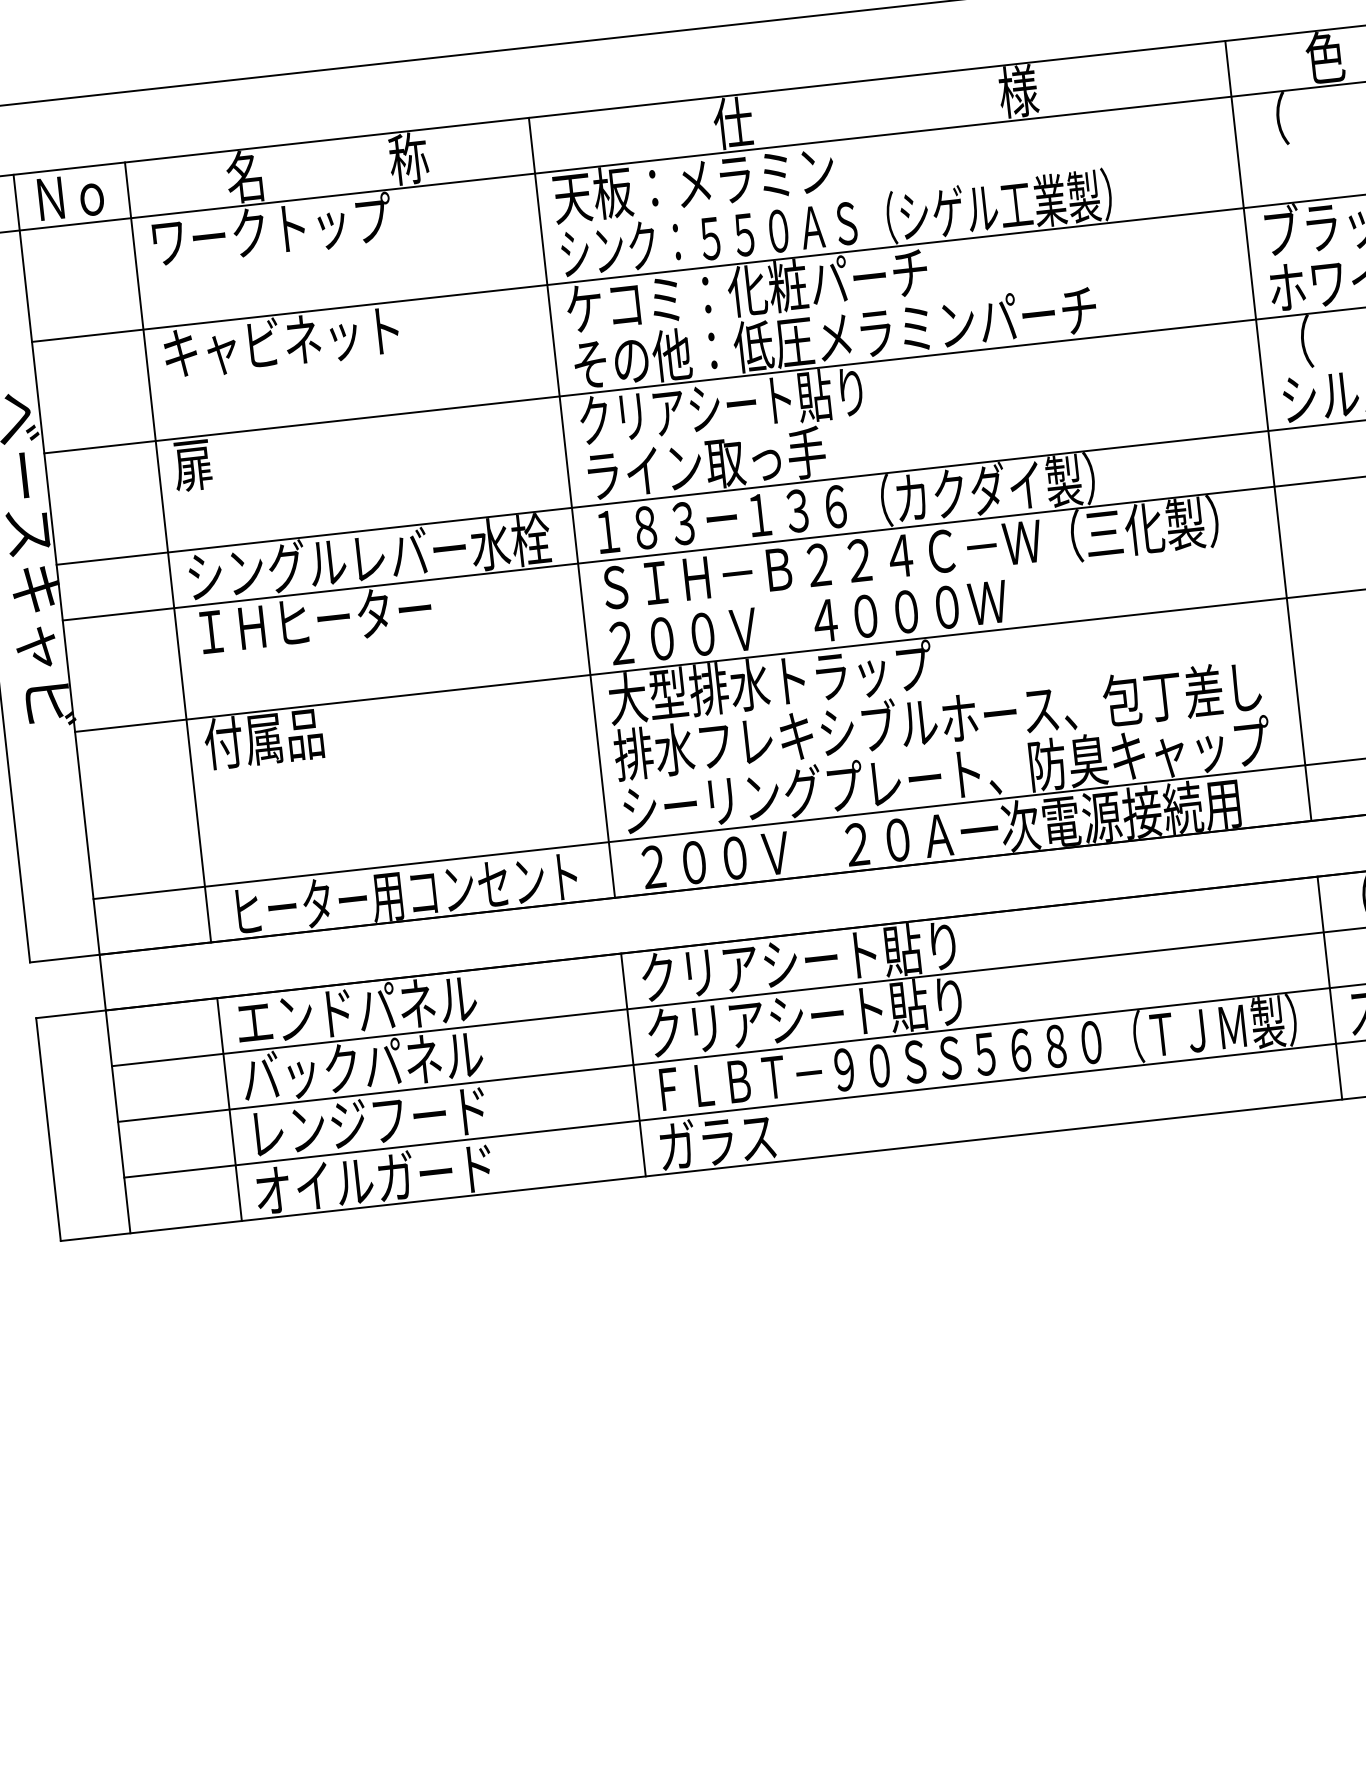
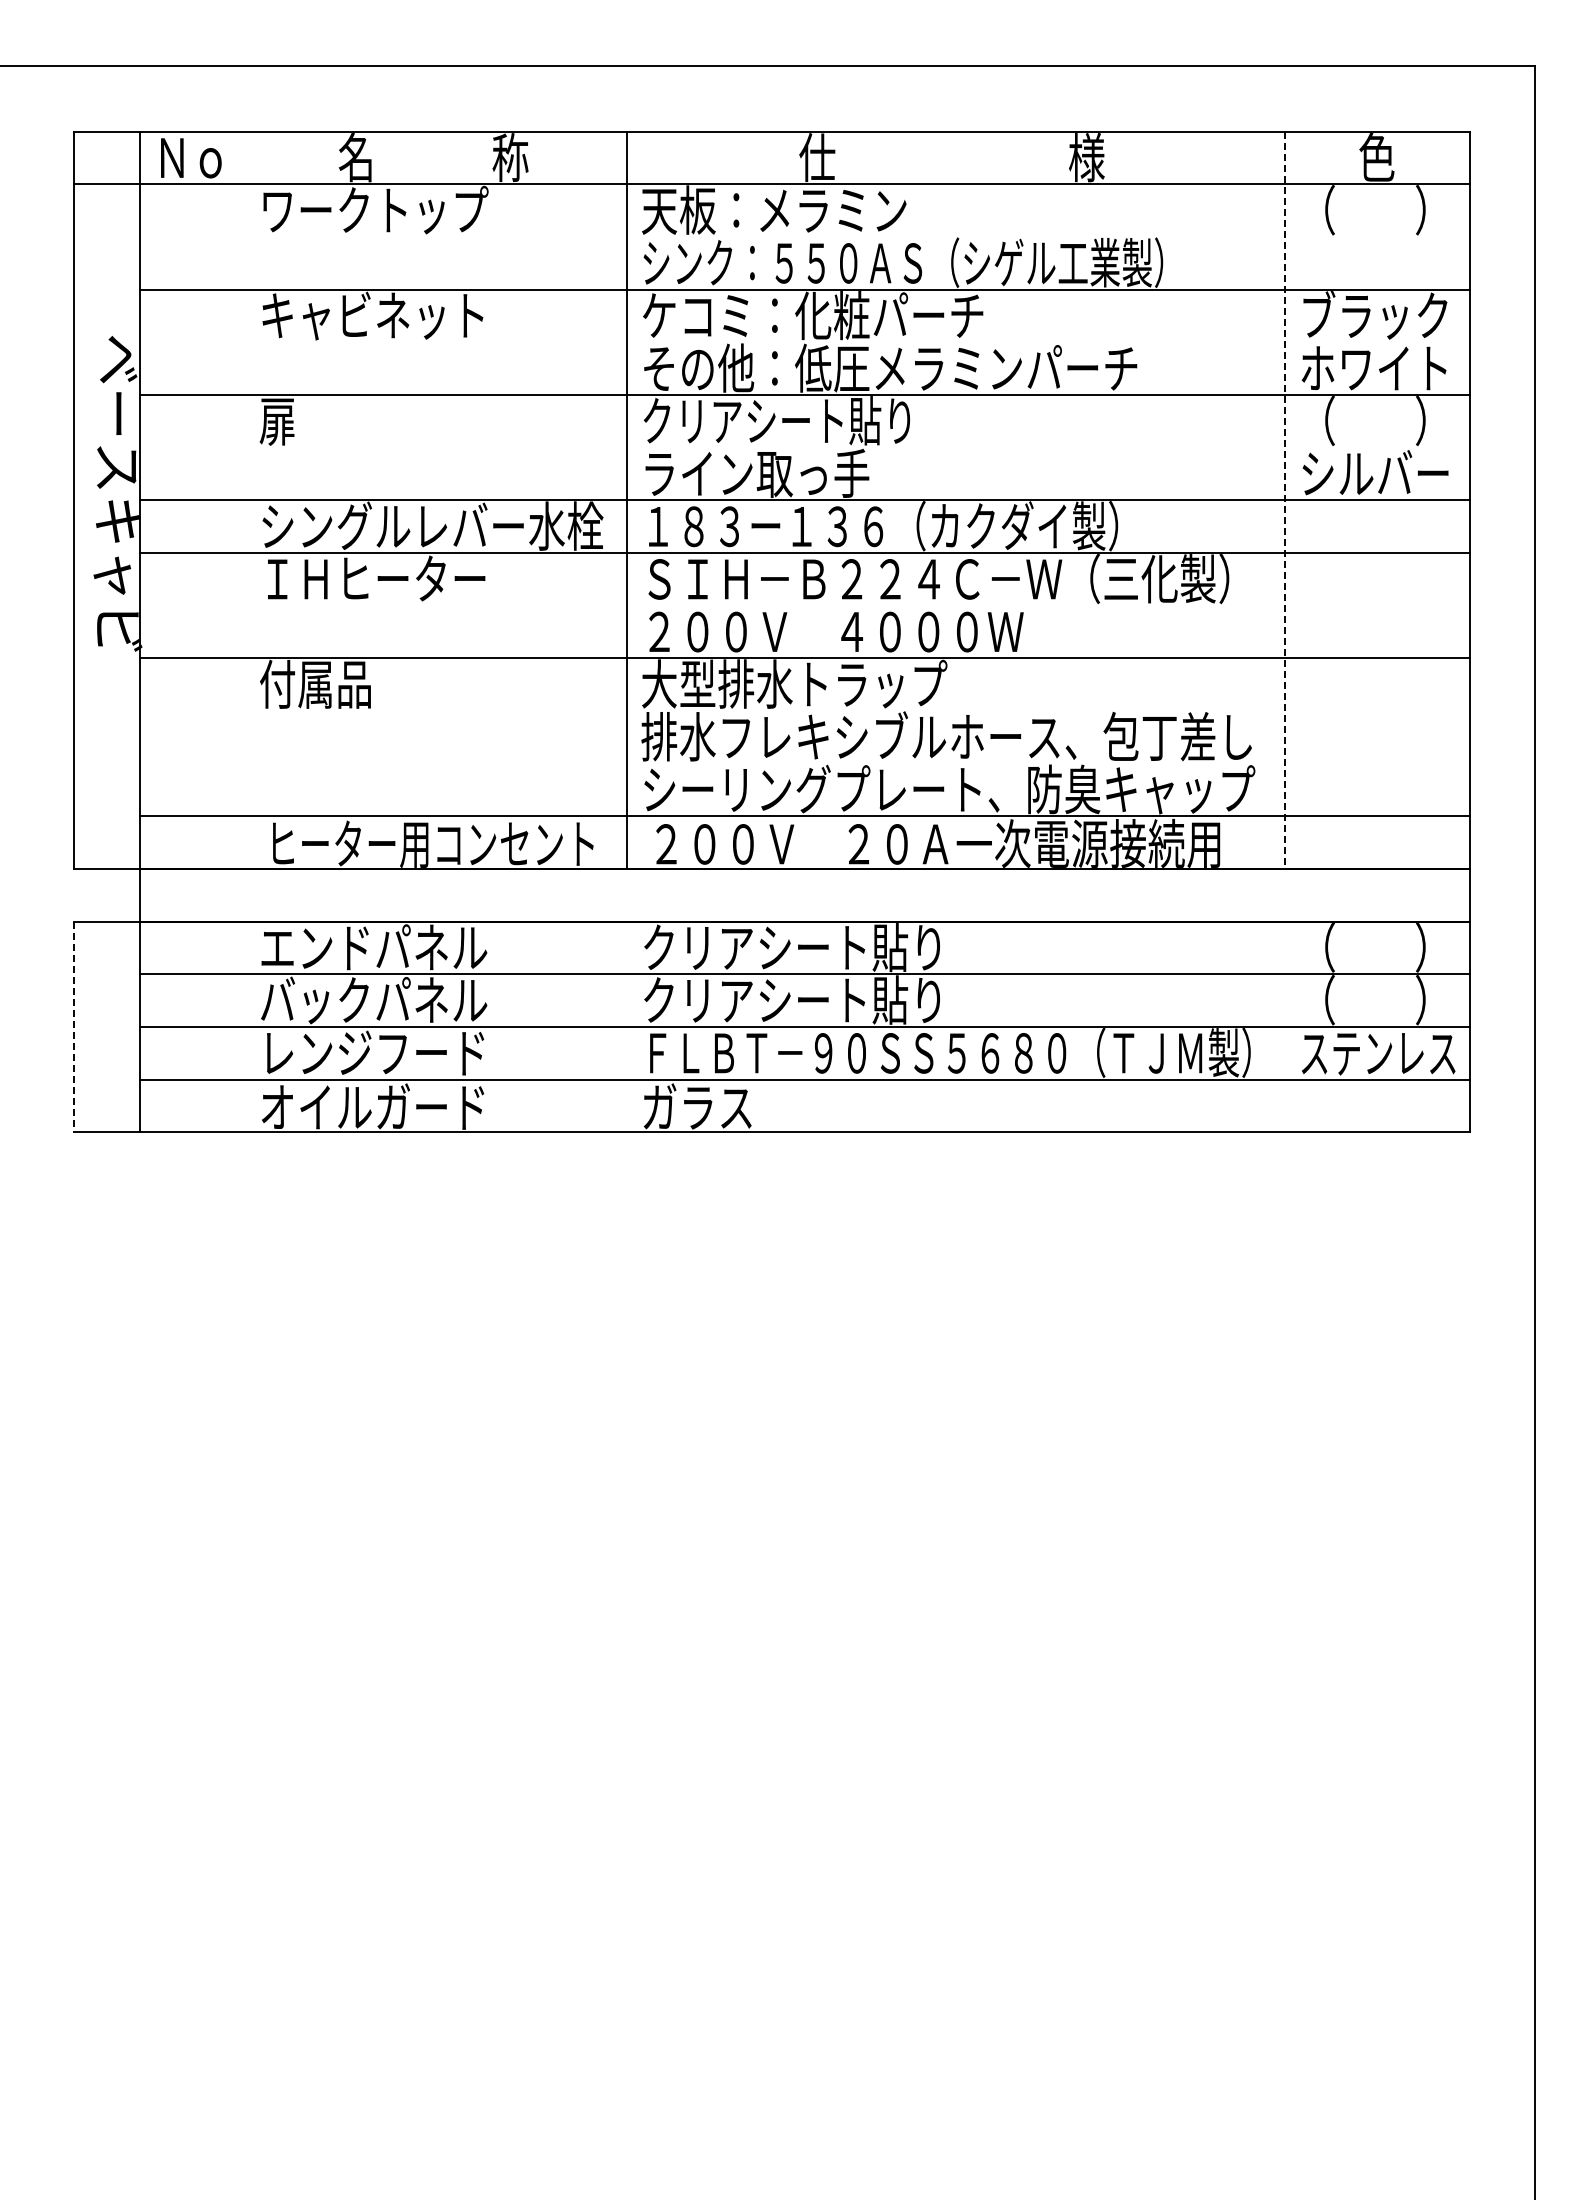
line: (1268, 431) -> (1285, 500), solid -> dashed
line: (168, 552) -> (245, 500), removed
line: (1329, 987) -> (1285, 1026), removed
line: (633, 1064) -> (627, 1026), removed
line: (229, 1108) -> (245, 1026), removed
line: (49, 1129) -> (74, 1027), solid -> dashed

